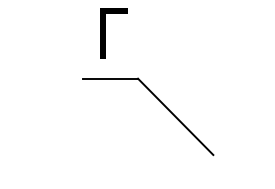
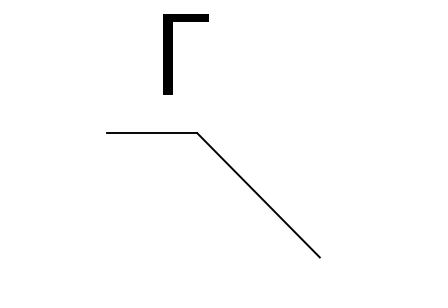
part: (161, 103) -> (235, 173), moved

